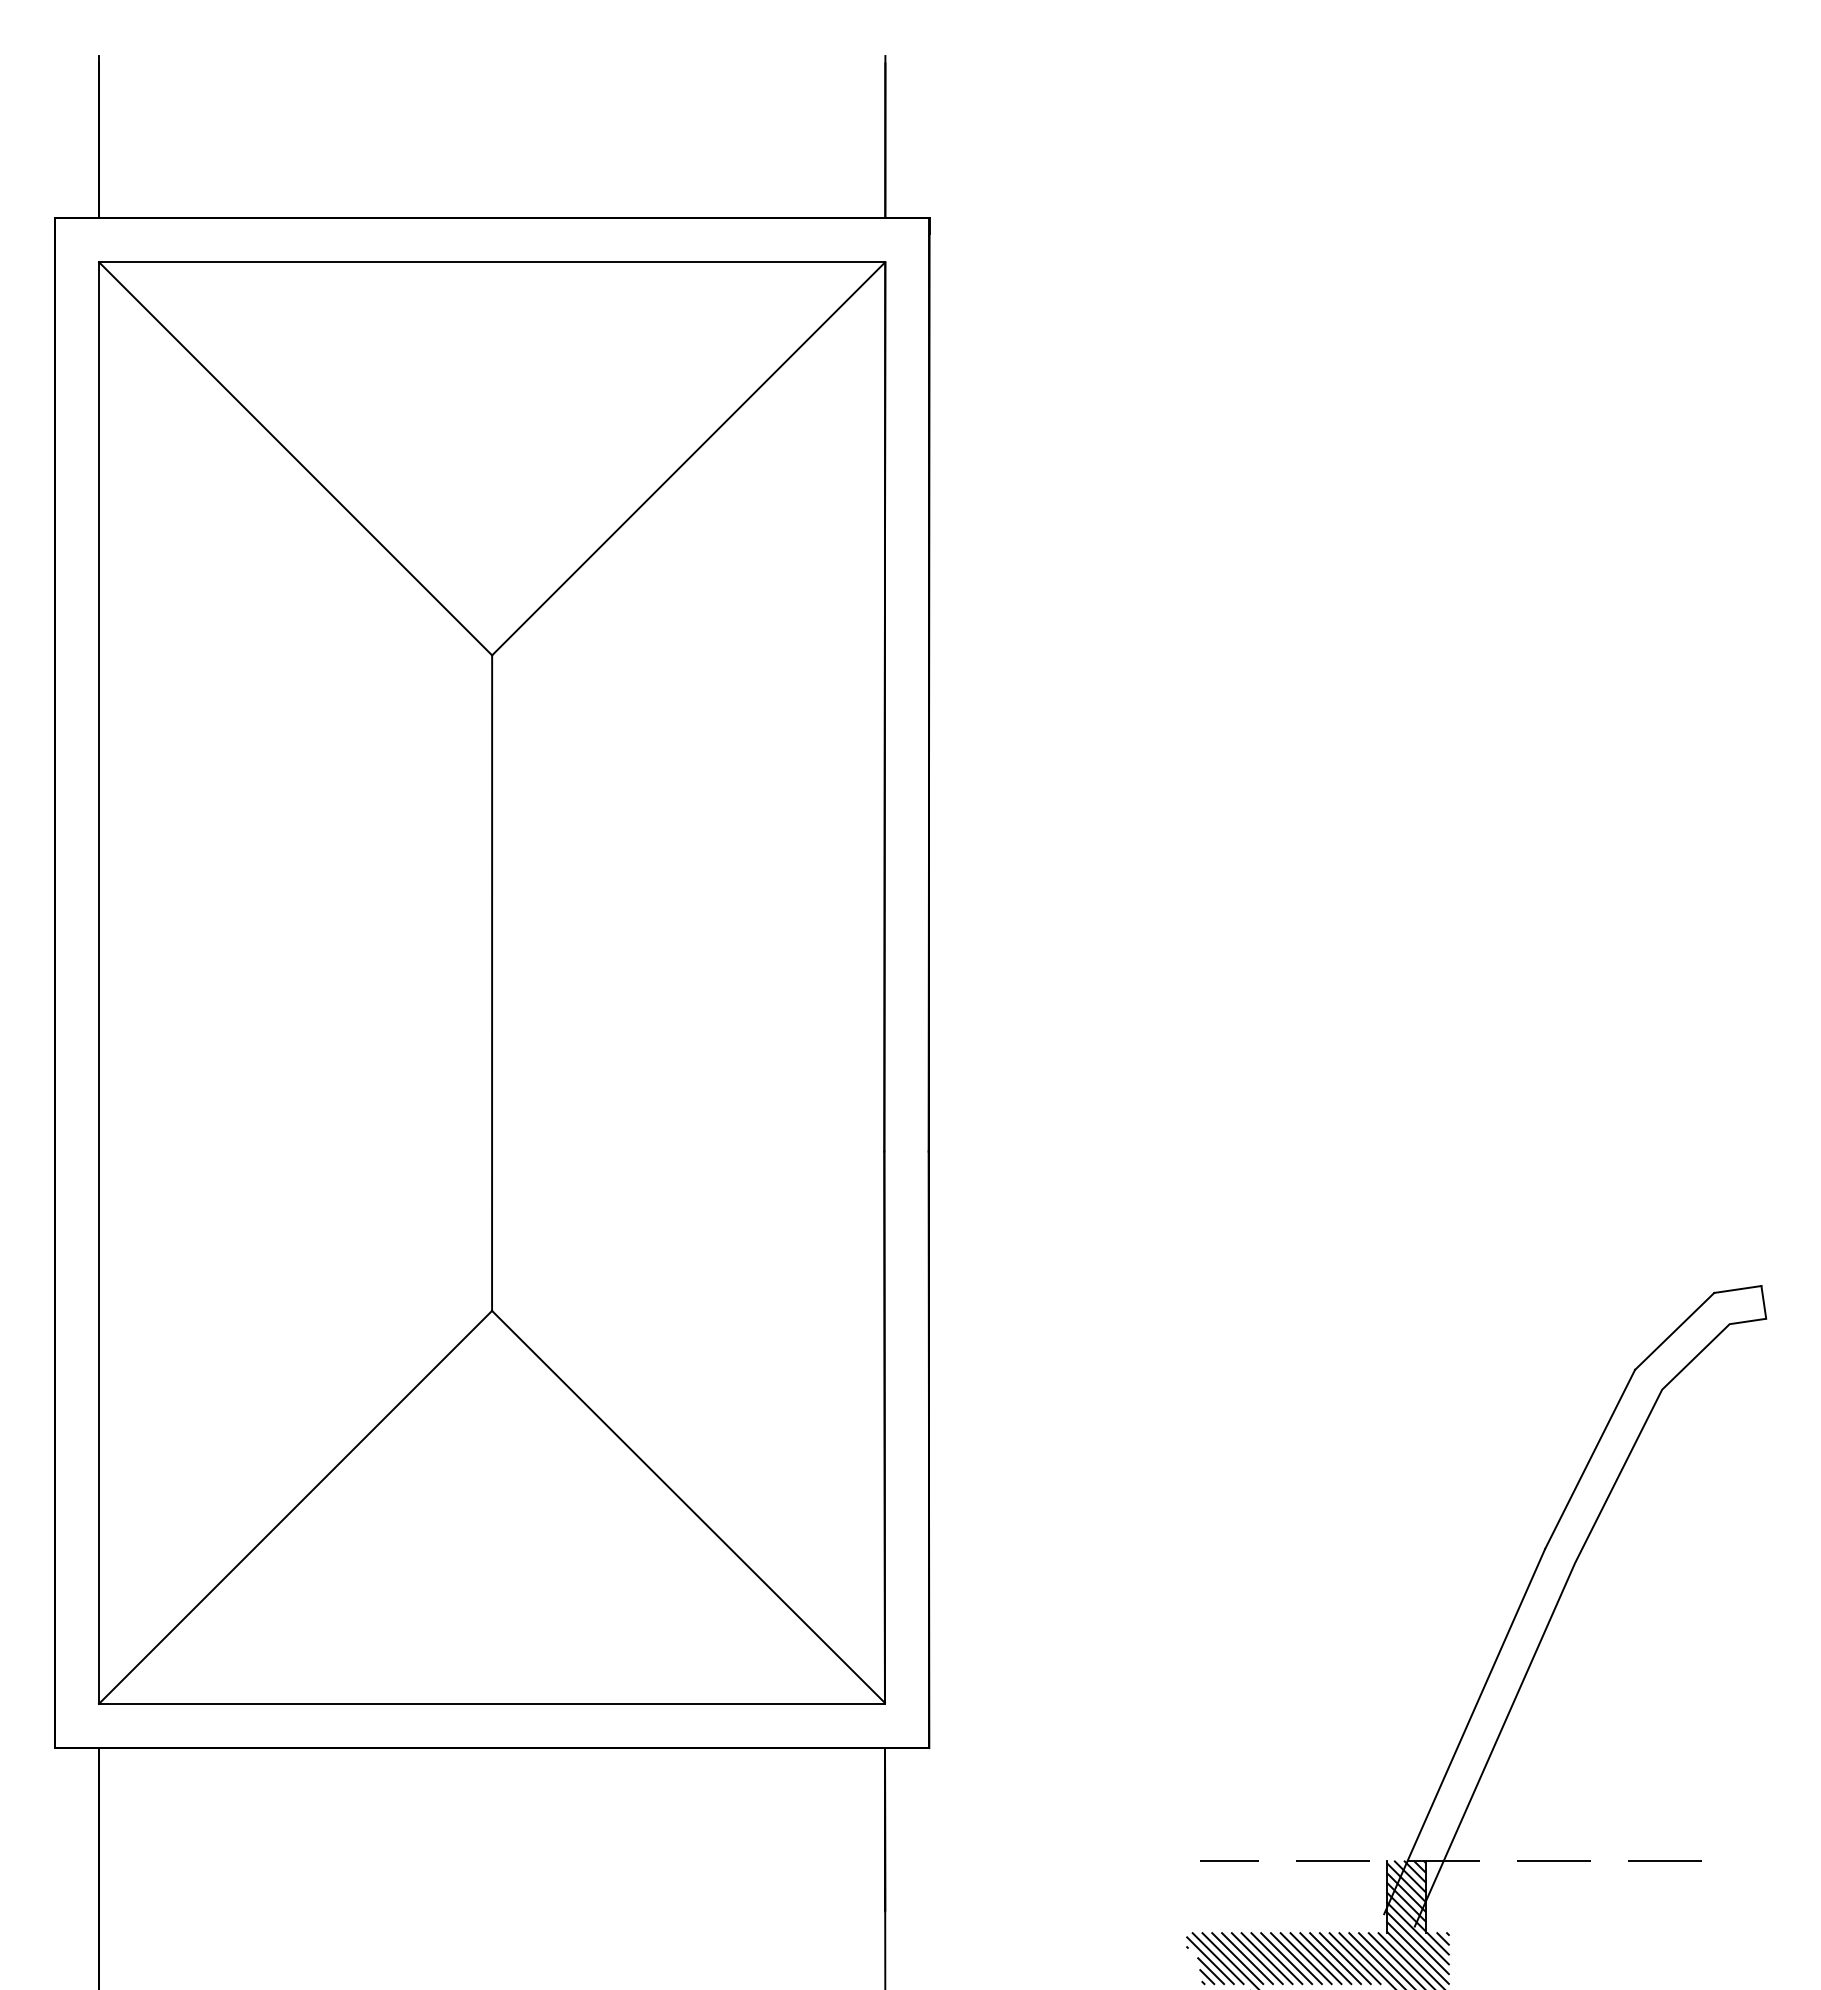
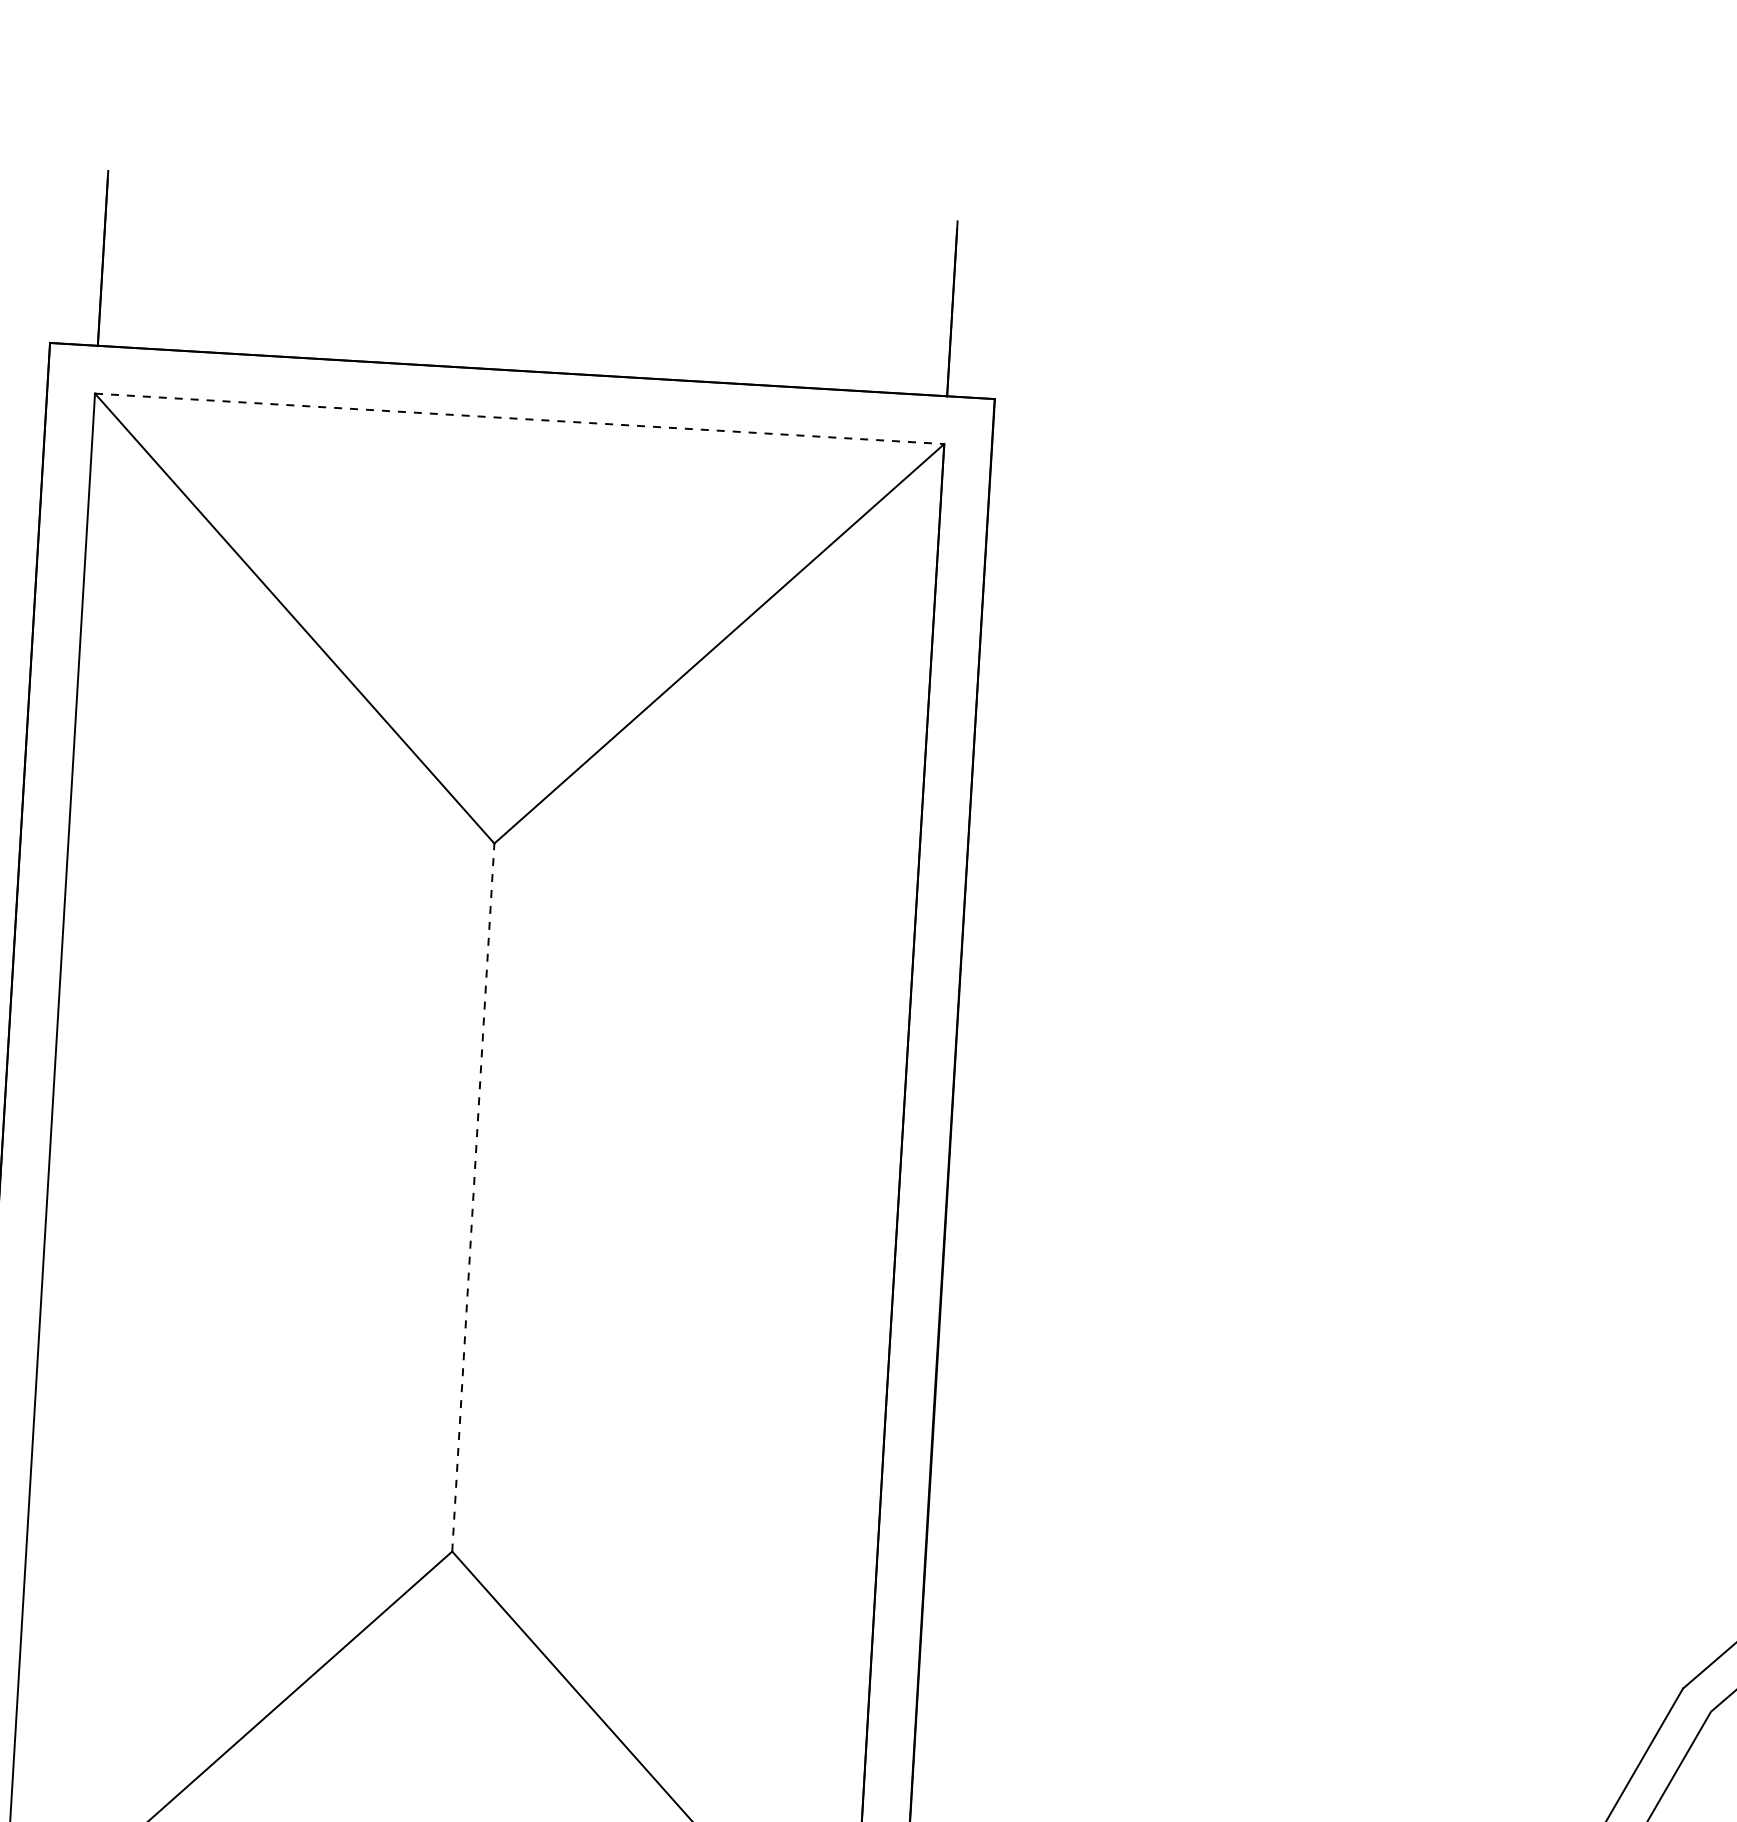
line: (492, 262) -> (519, 419), solid -> dashed
line: (492, 983) -> (473, 1197), solid -> dashed

